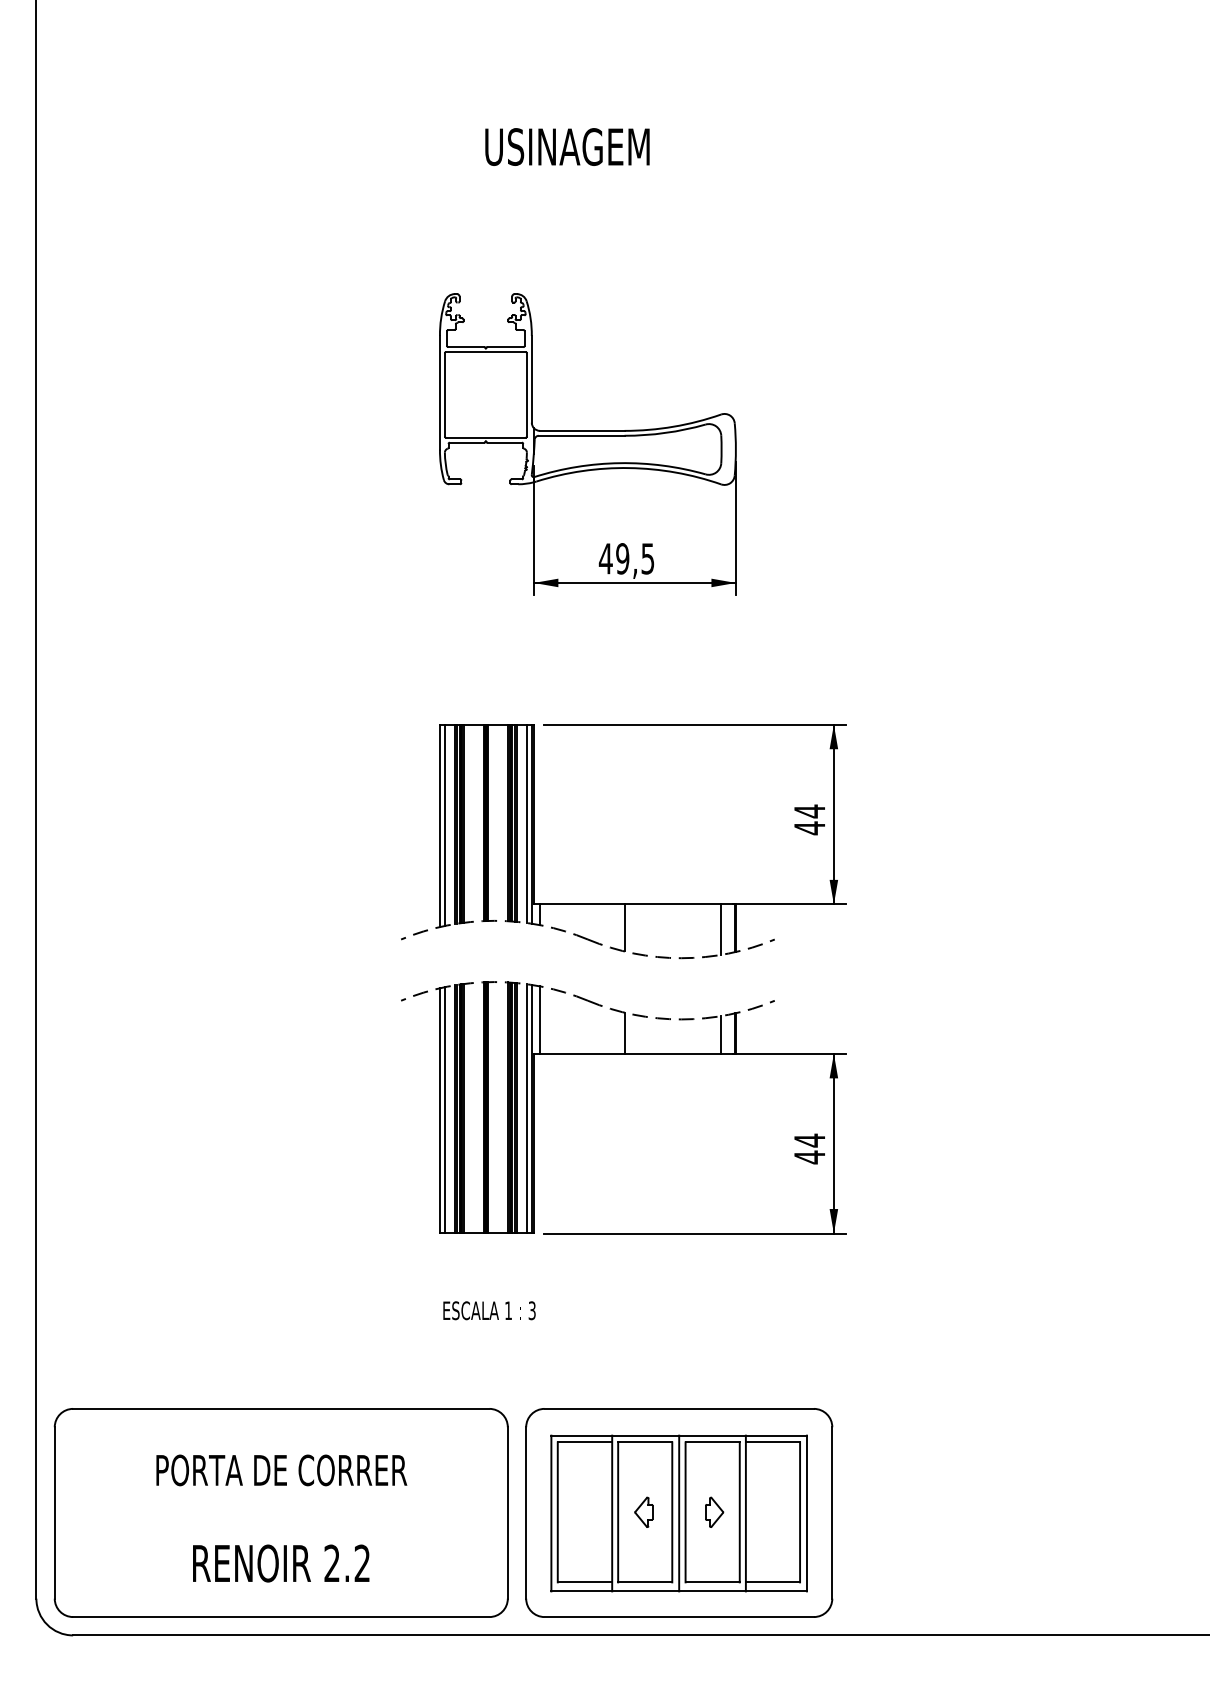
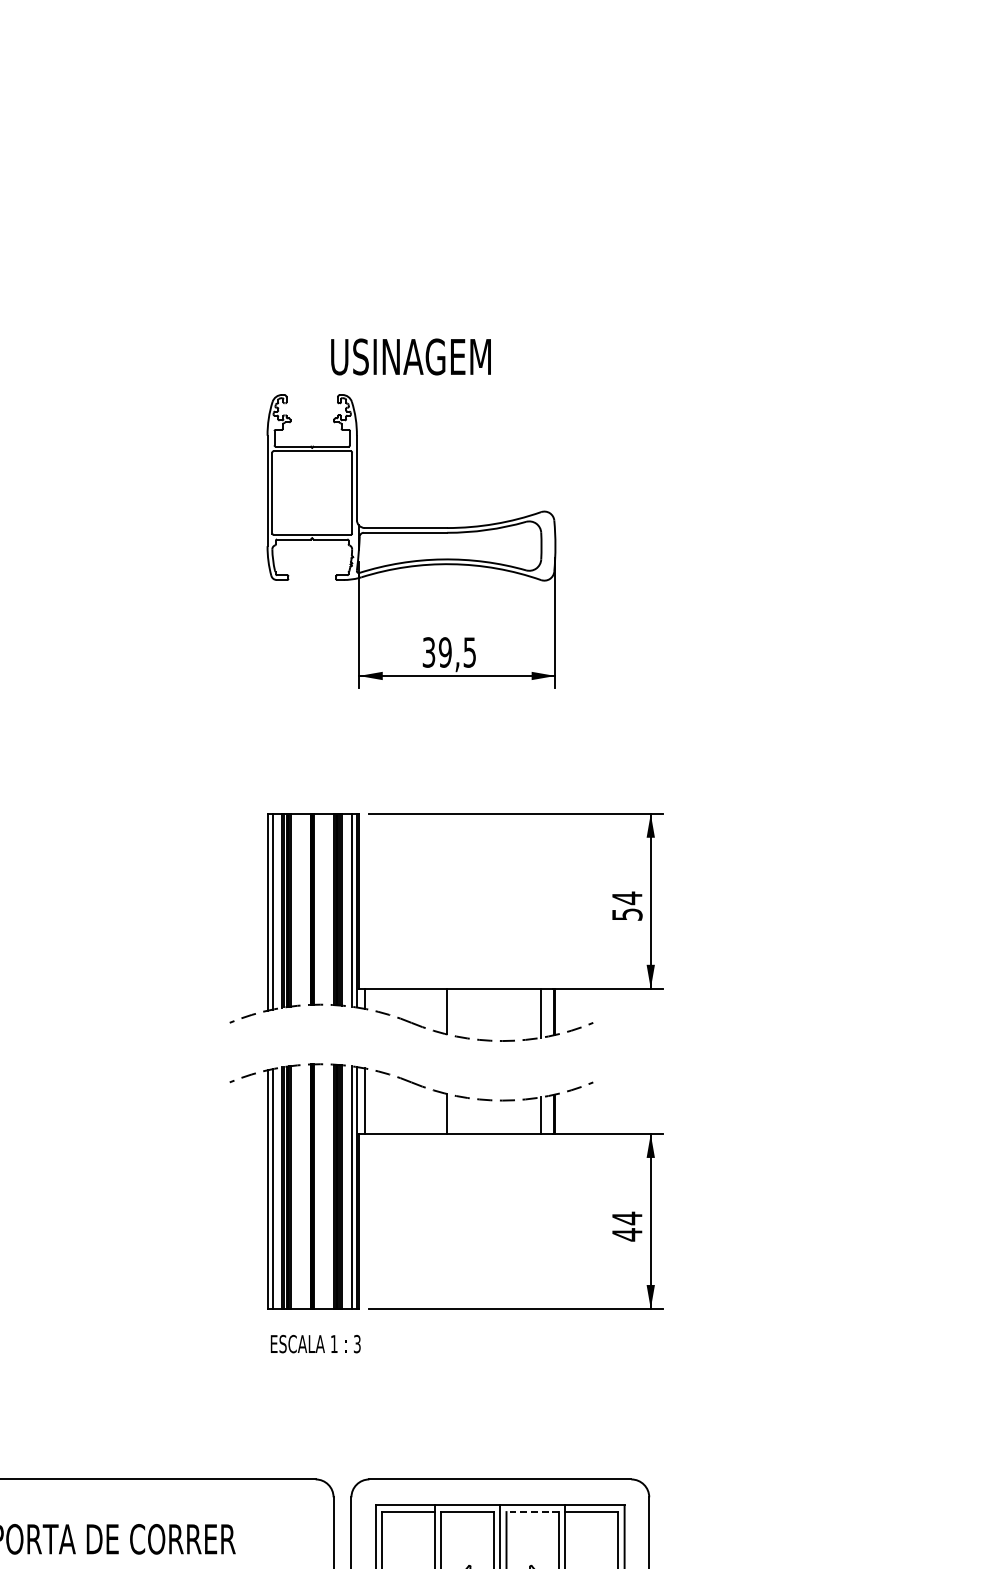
text: (567, 146) -> (411, 356), moved
text: (605, 558) -> (428, 652), 49,5 -> 39,5
text: (809, 828) -> (627, 914), 44 -> 54
text: (489, 1310) -> (315, 1343), moved
line: (712, 1442) -> (532, 1512), solid -> dashed

